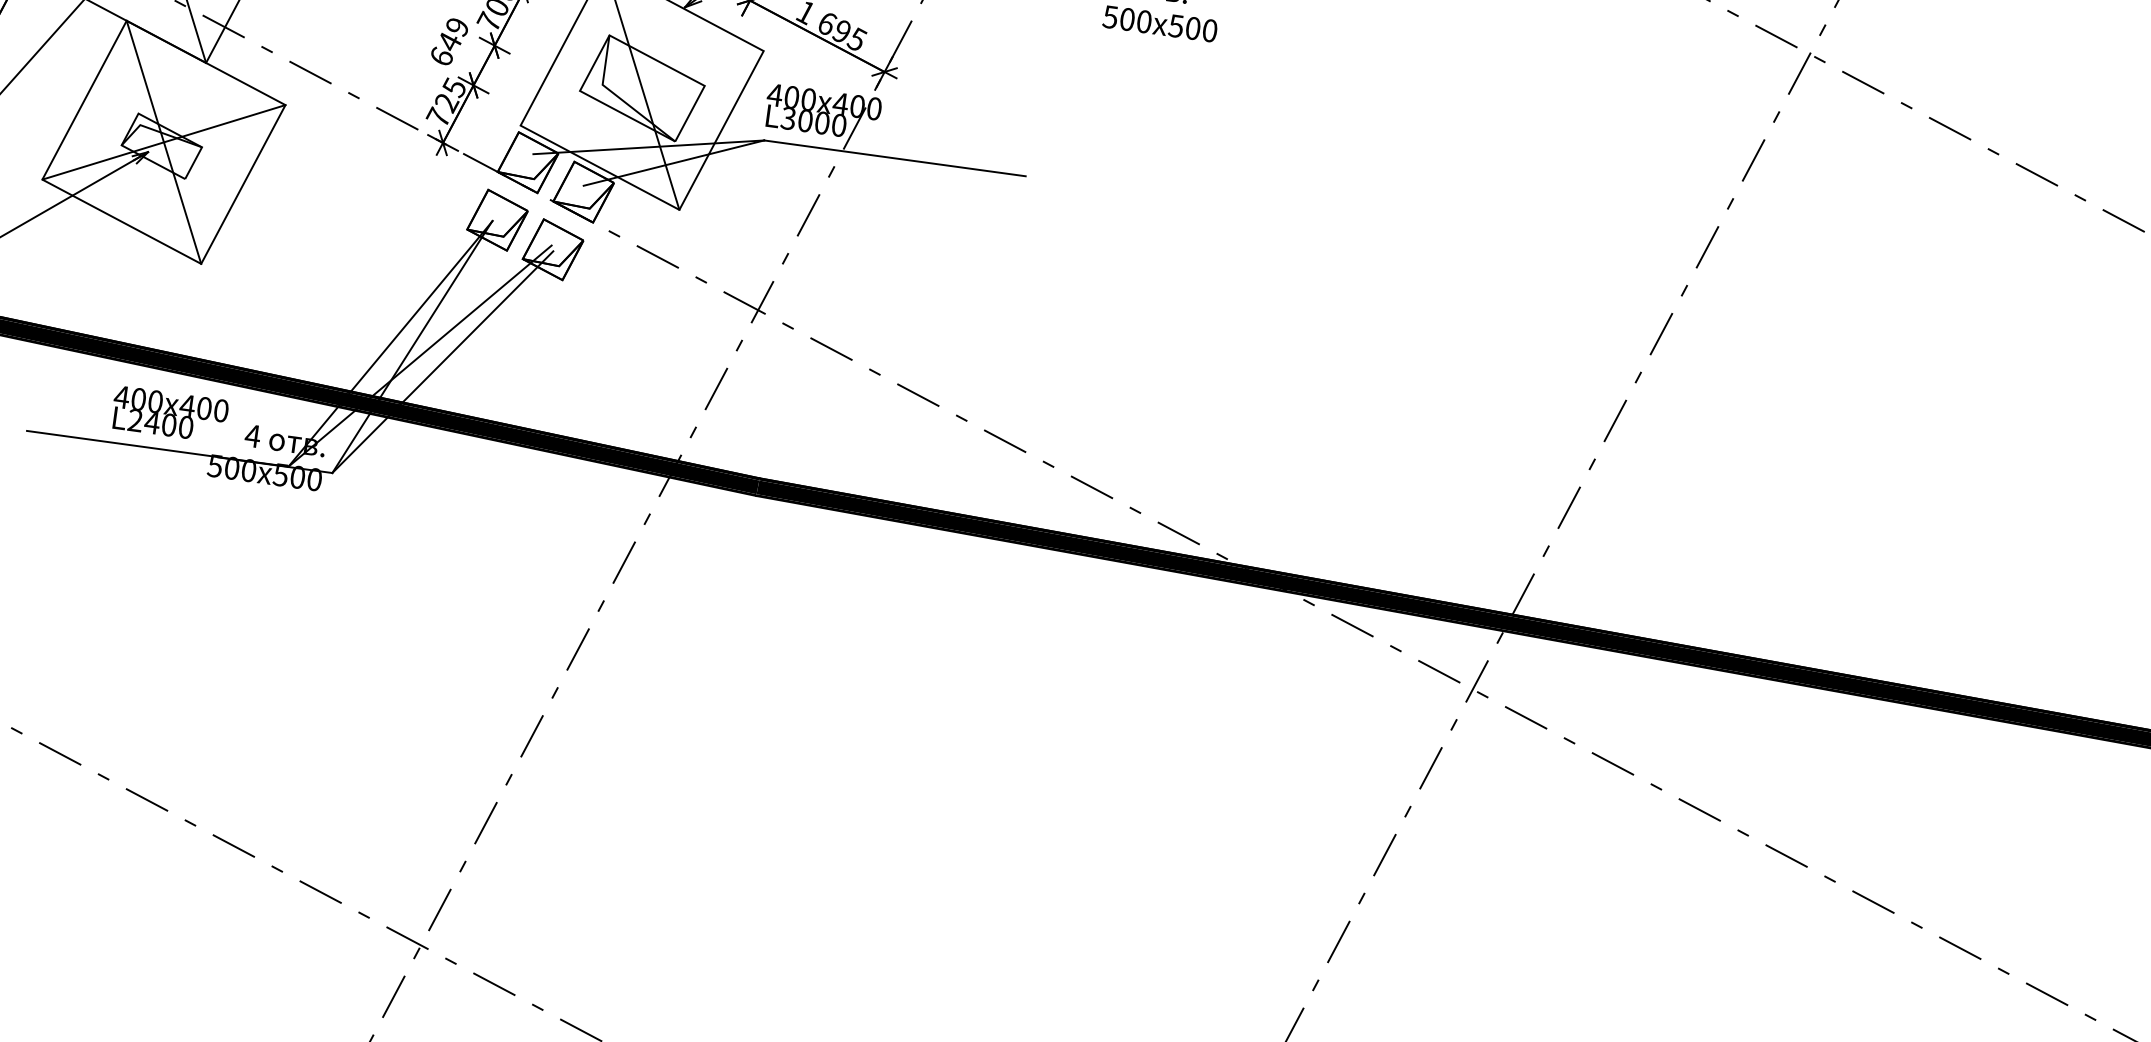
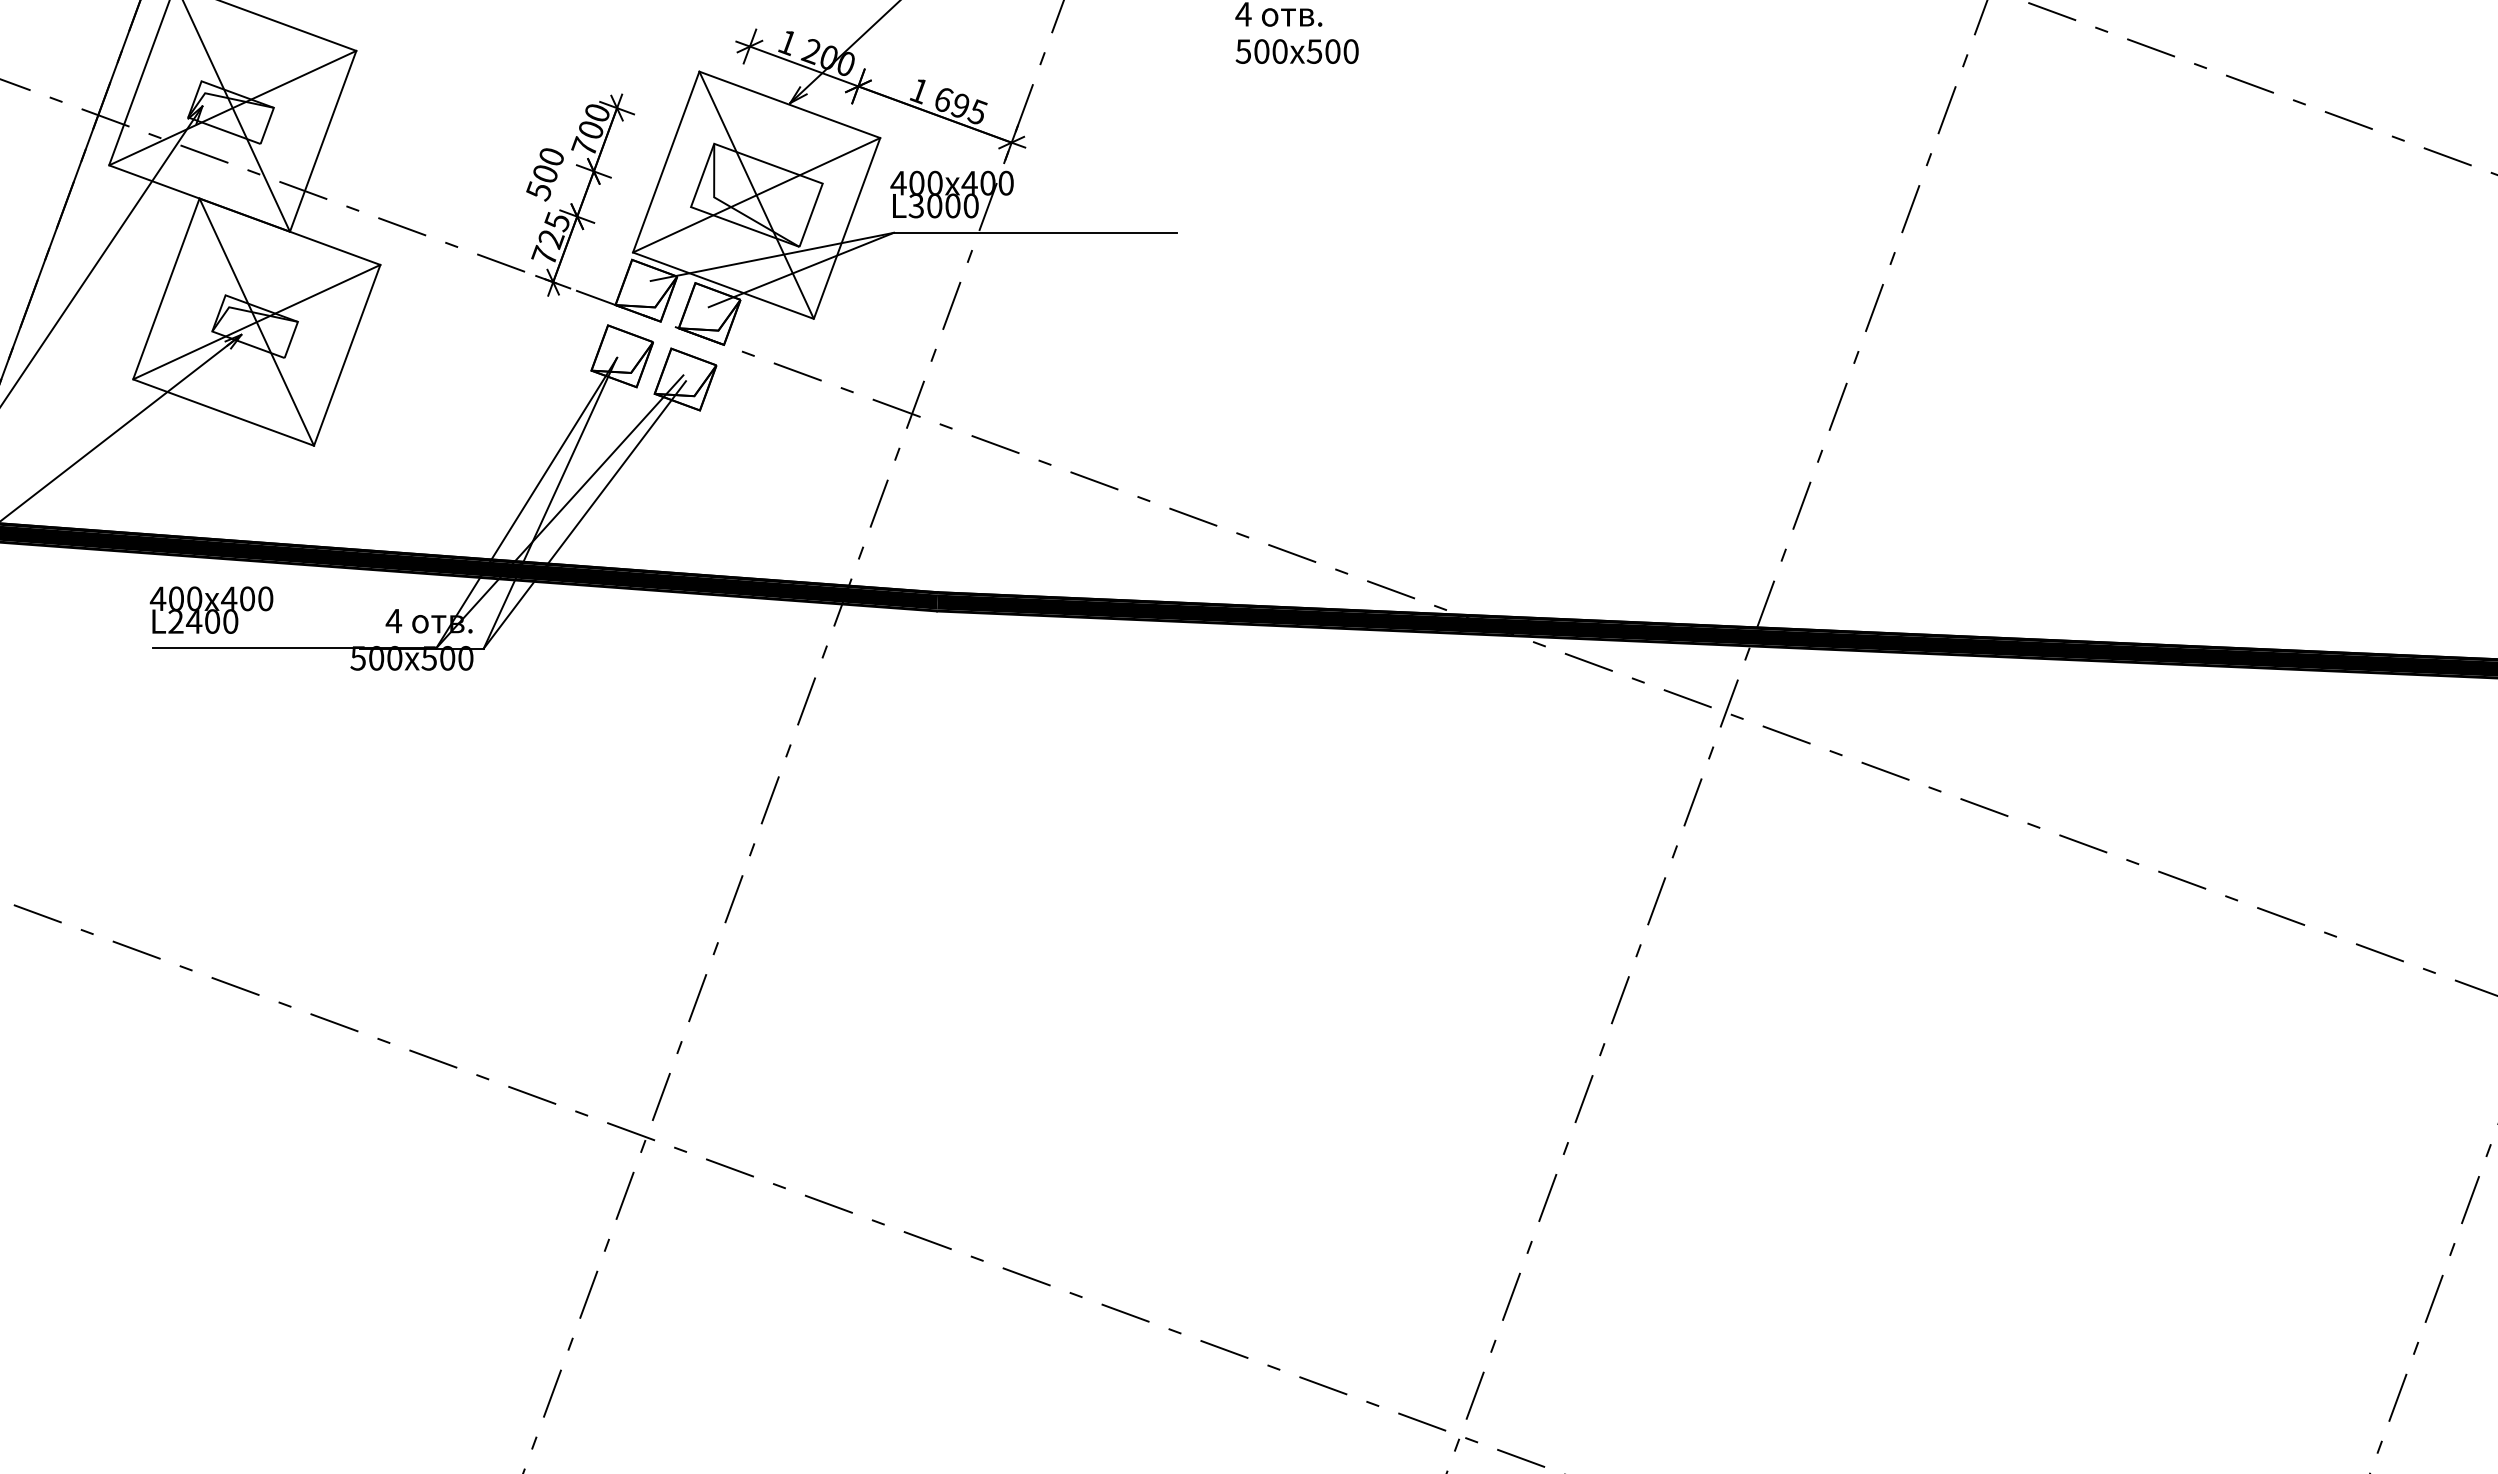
text: (448, 42) -> (544, 174), 649 -> 500
line: (642, 88) -> (756, 195), added
text: (169, 413) -> (211, 609), moved

